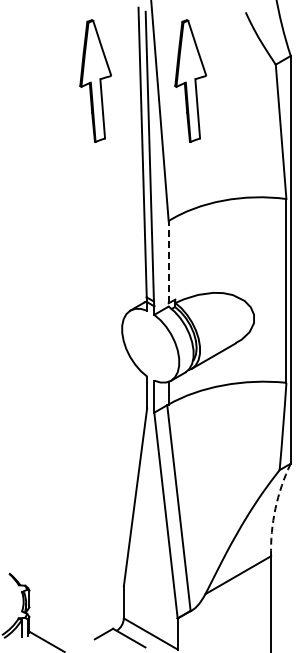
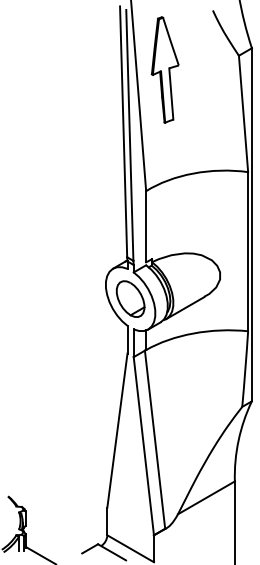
part: (95, 80) -> (82, 69), removed
line: (168, 261) -> (146, 226), dashed -> solid
part: (150, 345) -> (130, 298), added
arc: (275, 508) -> (238, 440), dashed -> solid

